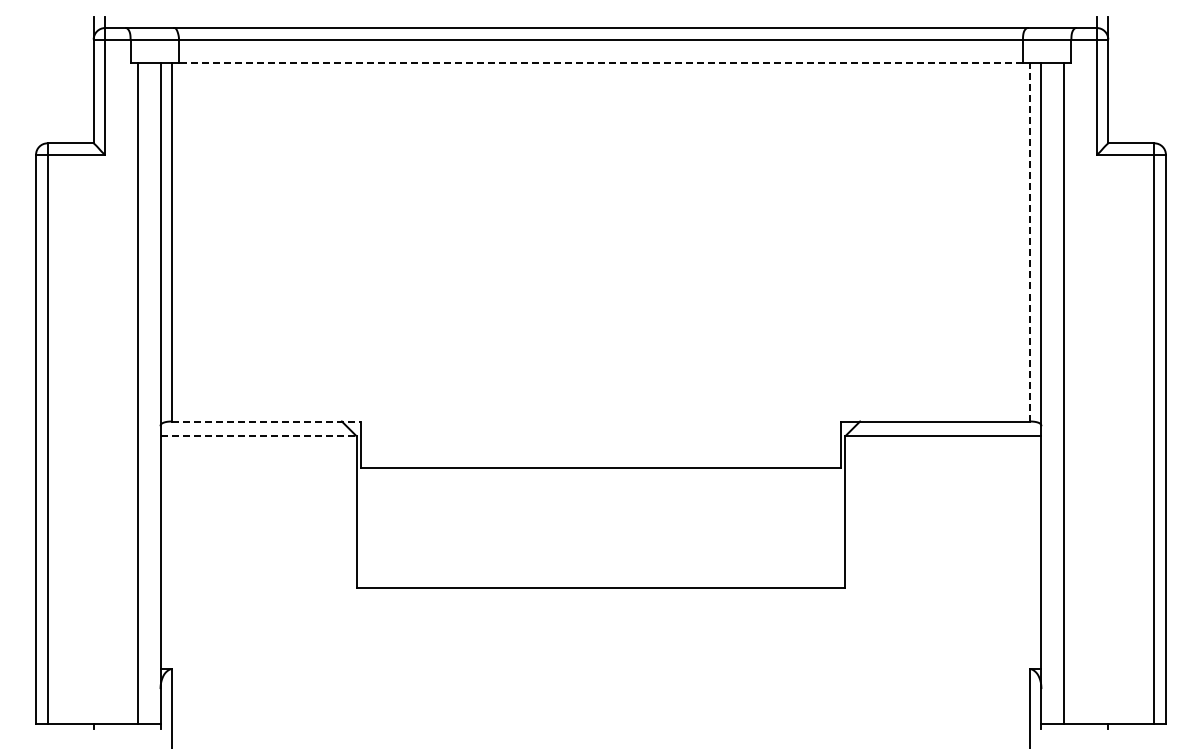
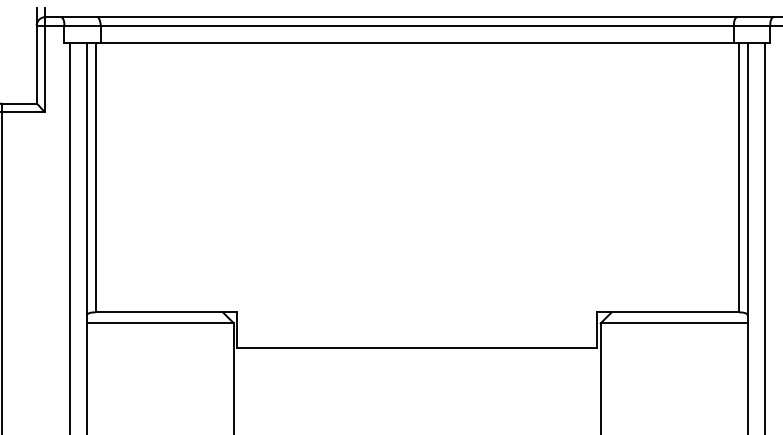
line: (600, 62) -> (416, 42), dashed -> solid
line: (1029, 241) -> (738, 177), dashed -> solid
line: (266, 421) -> (166, 312), dashed -> solid
line: (258, 436) -> (160, 323), dashed -> solid

